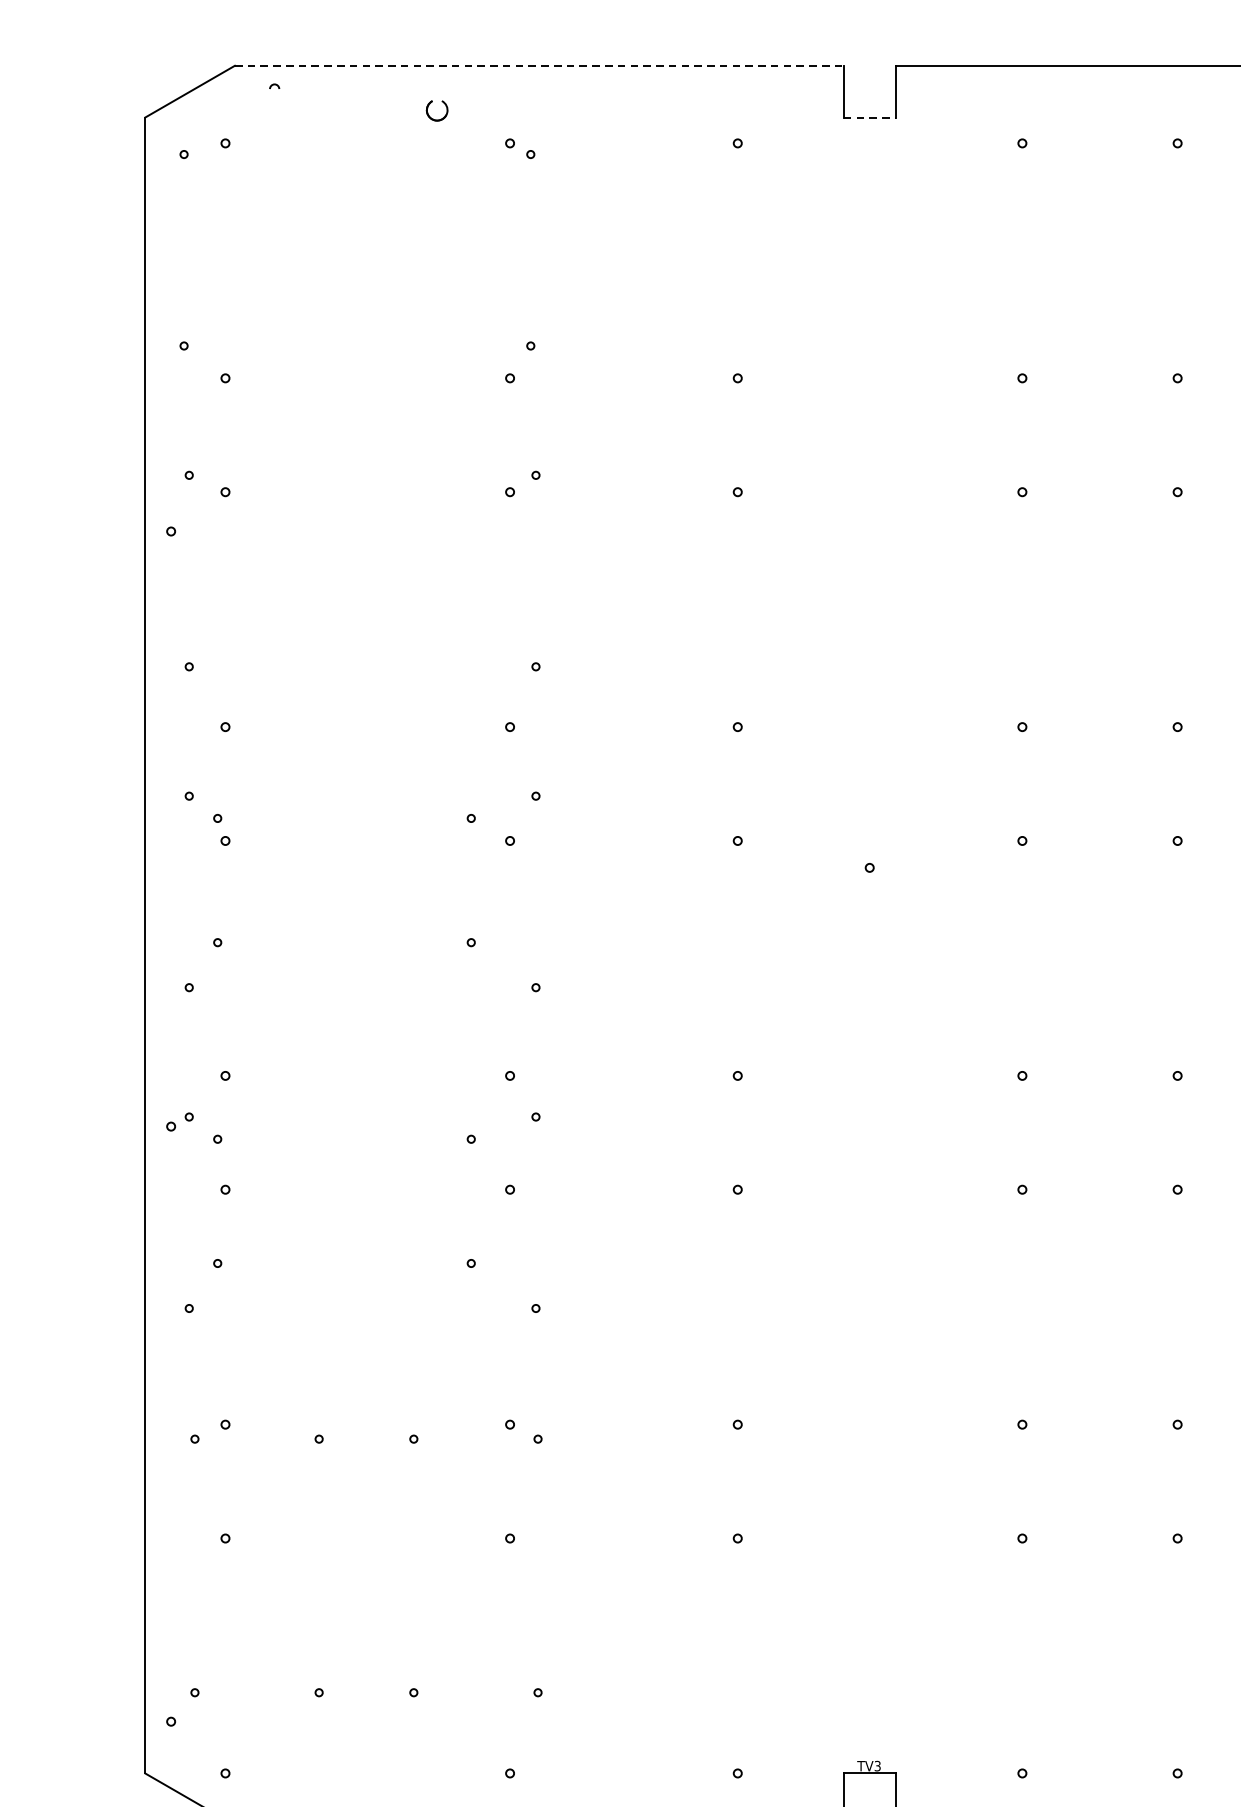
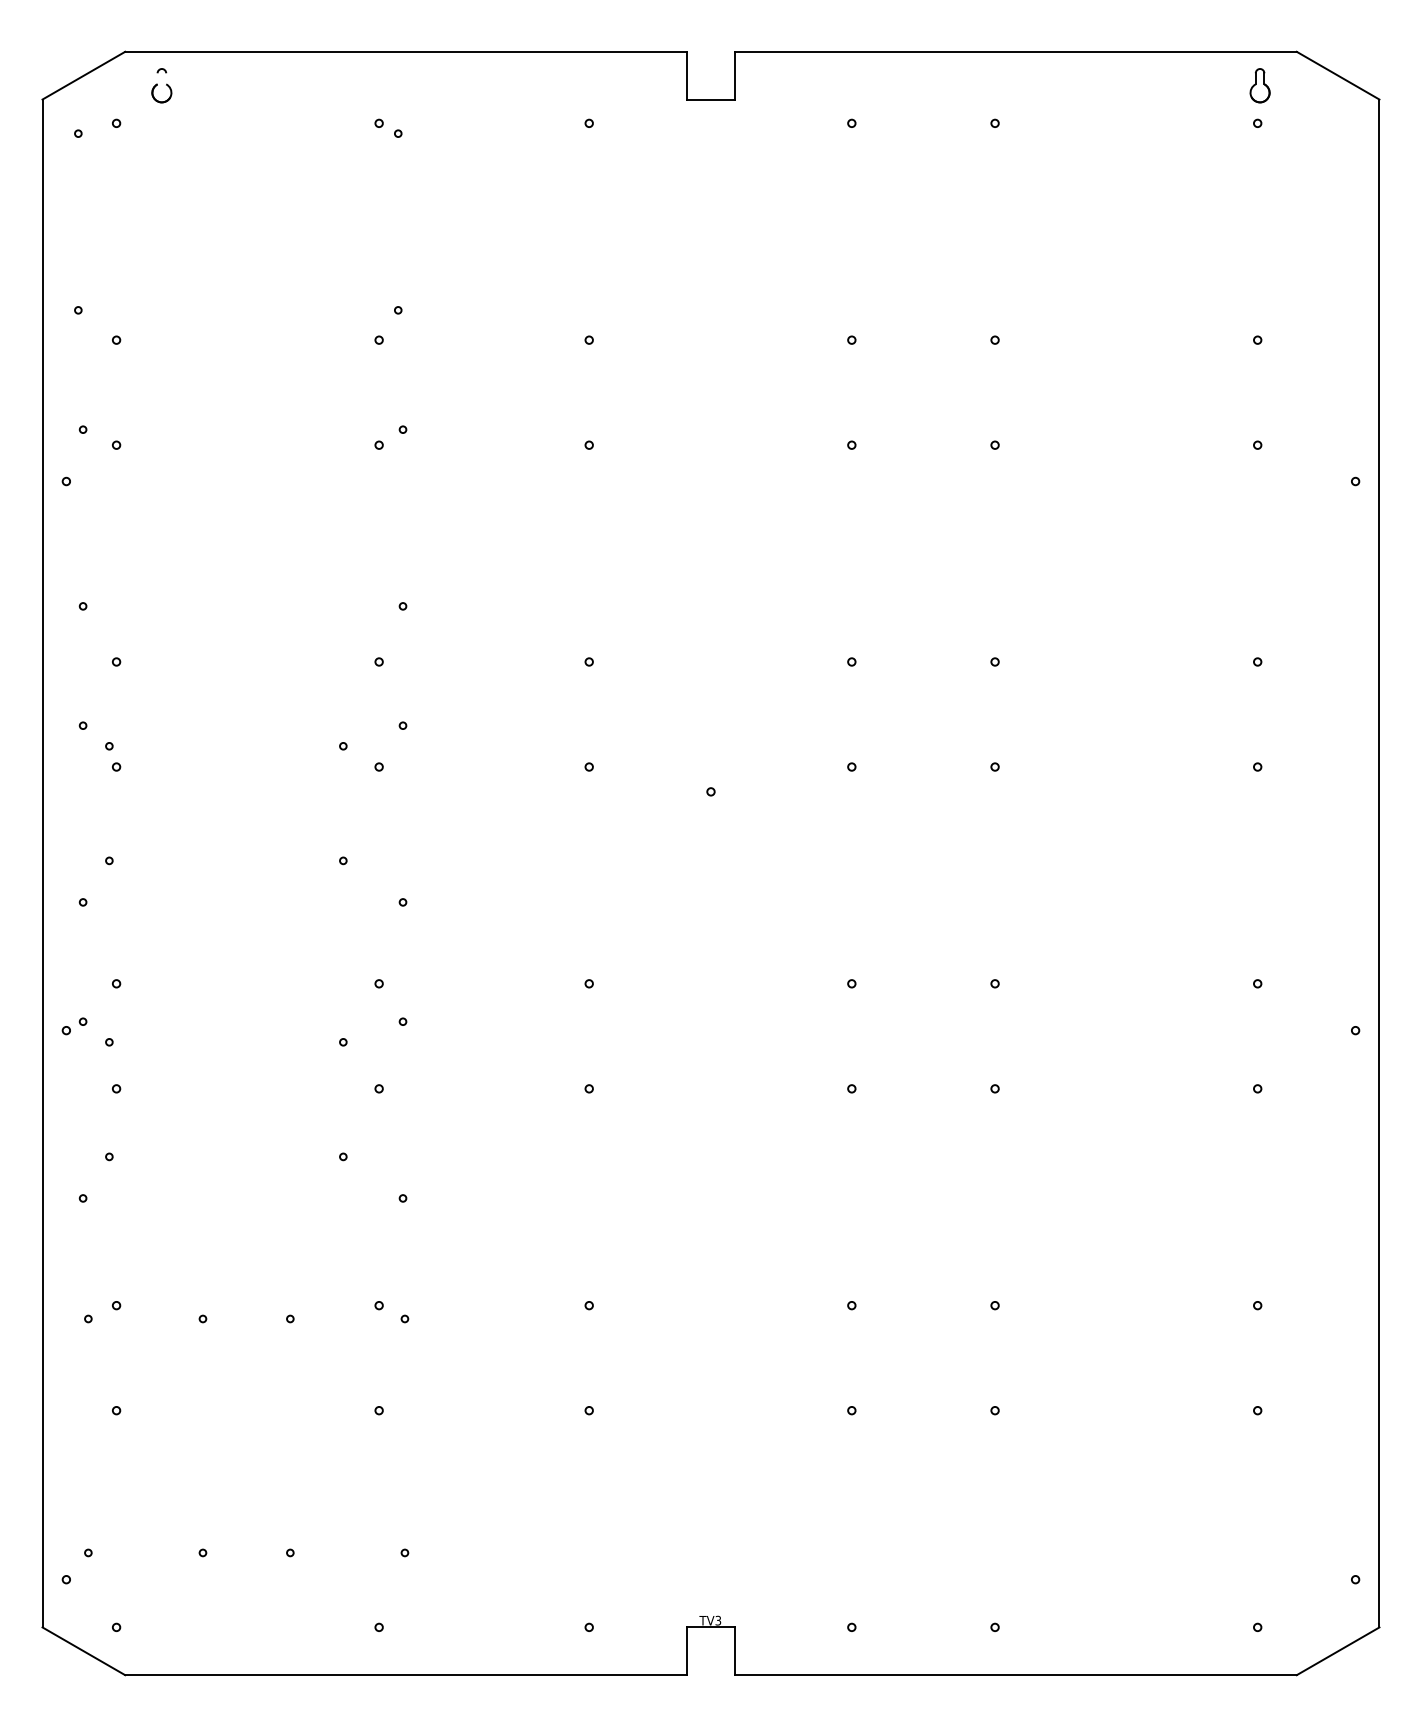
line: (539, 65) -> (406, 51), dashed -> solid
part: (429, 114) -> (154, 96), moved
line: (870, 117) -> (711, 99), dashed -> solid

